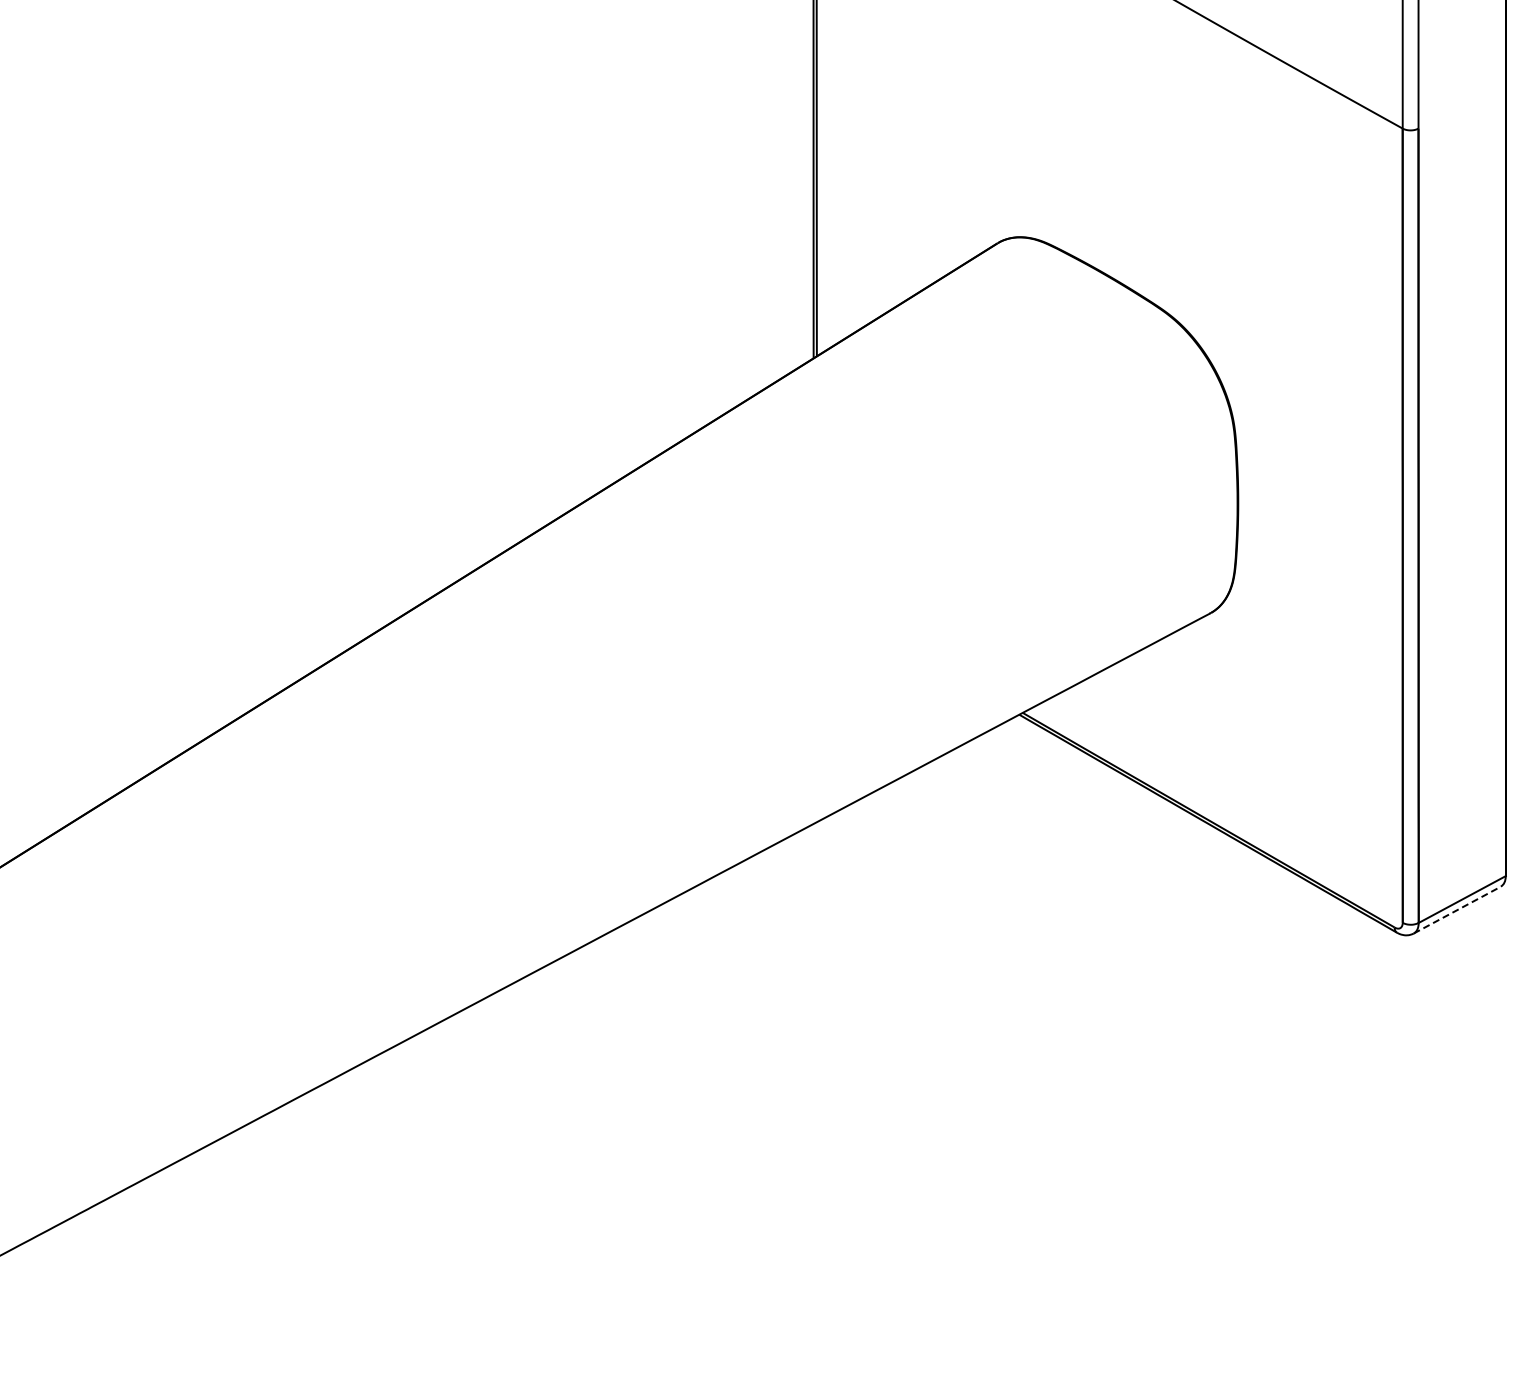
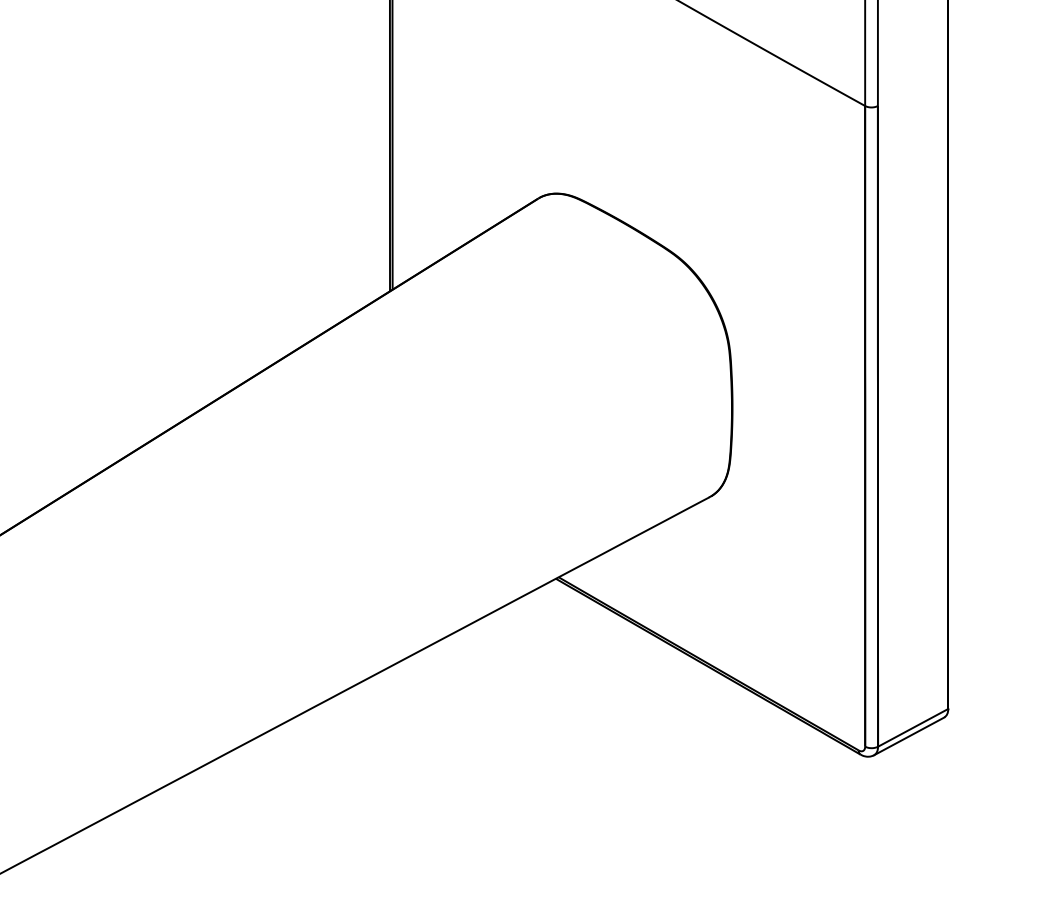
line: (1457, 910) -> (909, 736), dashed -> solid

